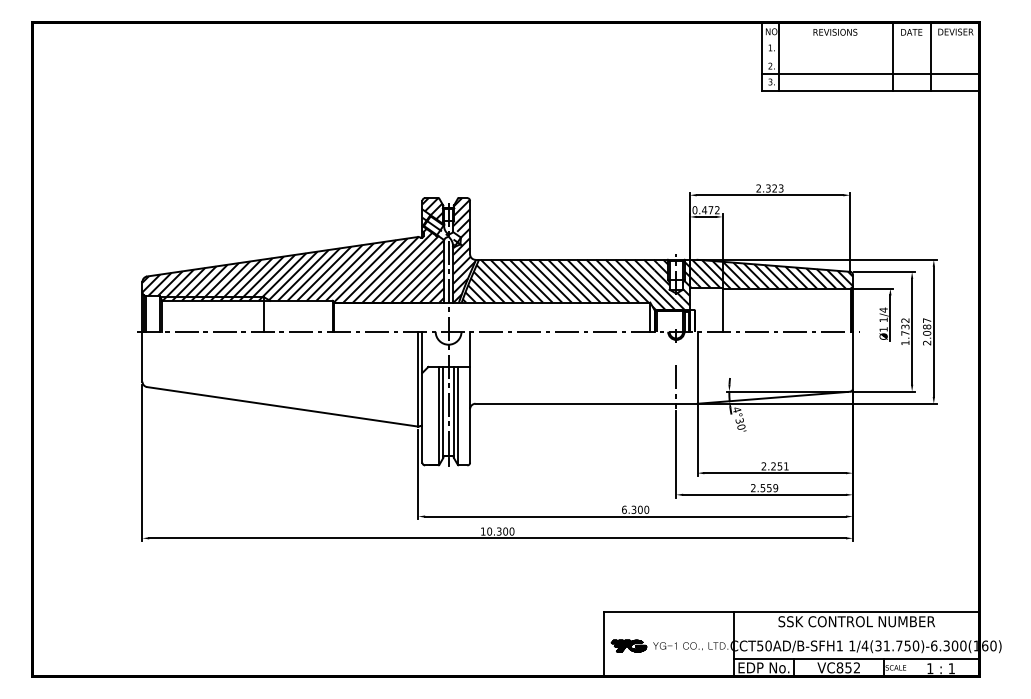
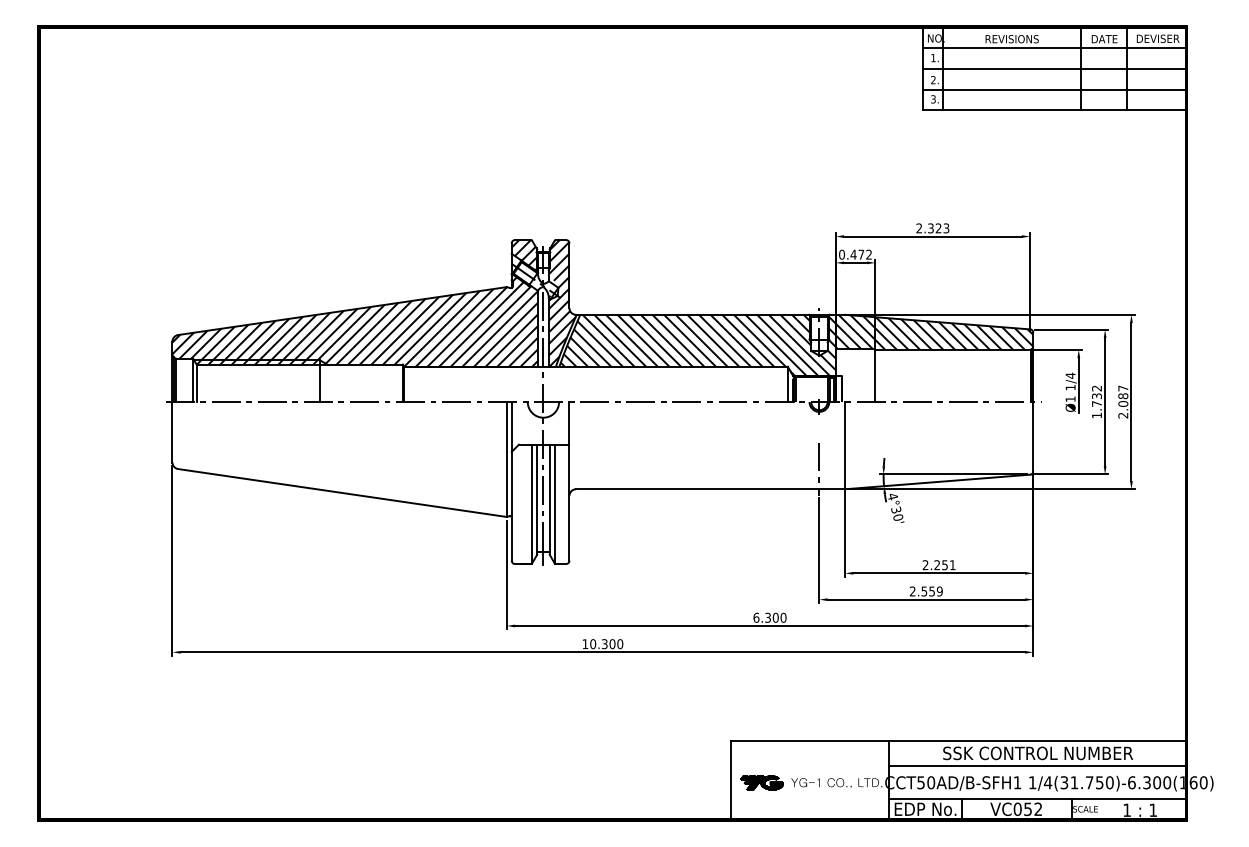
line: (870, 39) -> (1054, 47), added
line: (870, 57) -> (1054, 69), added
line: (856, 631) -> (1037, 765), added
text: (839, 667) -> (1017, 808), VC852 -> VC052

